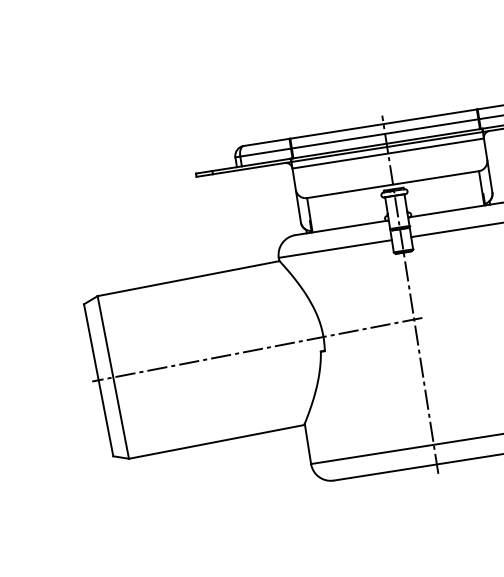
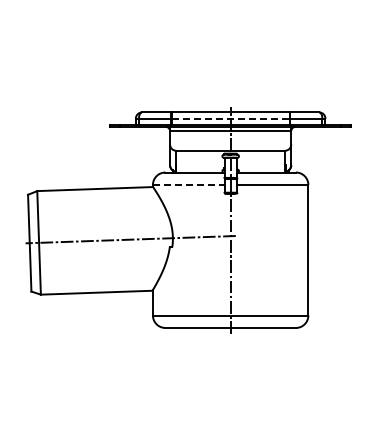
line: (386, 133) -> (231, 118), solid -> dashed
line: (334, 248) -> (188, 184), solid -> dashed

